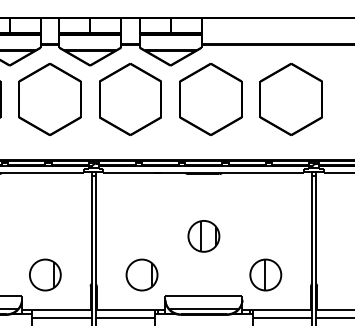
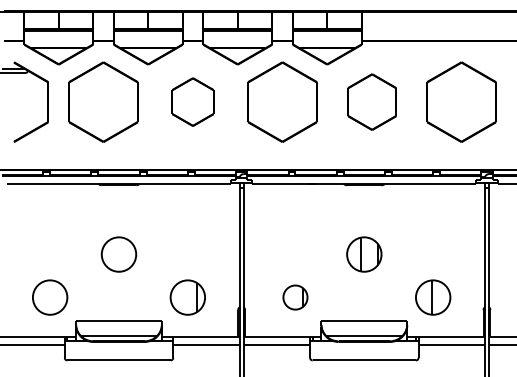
part: (49, 98) -> (192, 101), size x0.6
part: (211, 98) -> (372, 101), size x0.7
part: (142, 274) -> (295, 297), size x0.7

